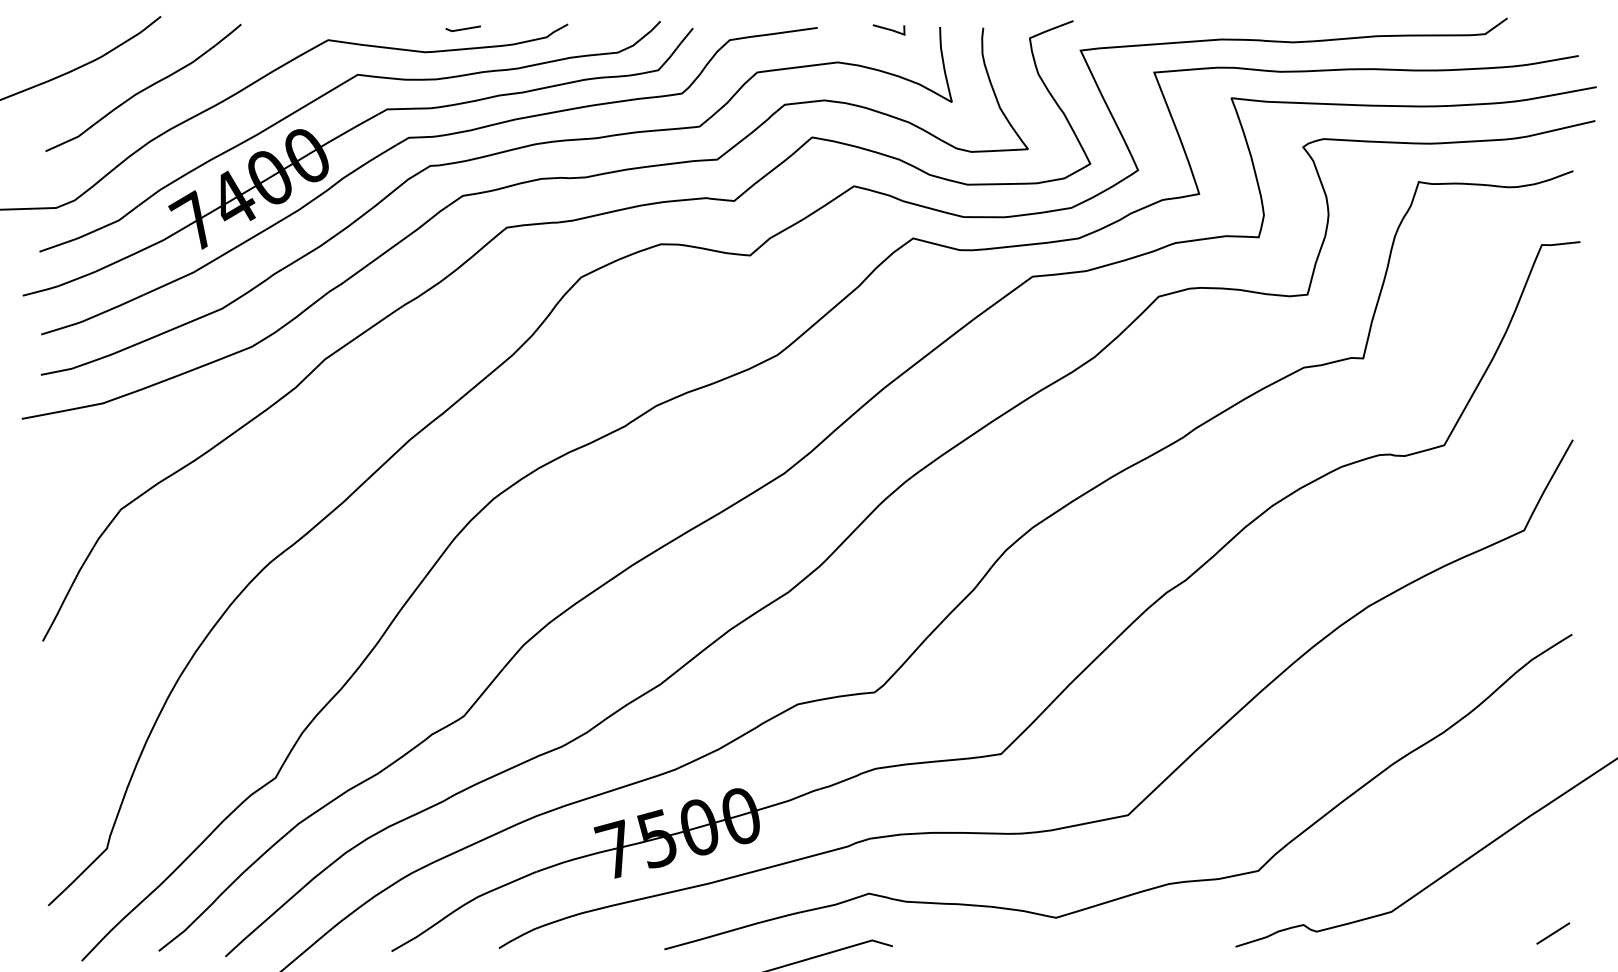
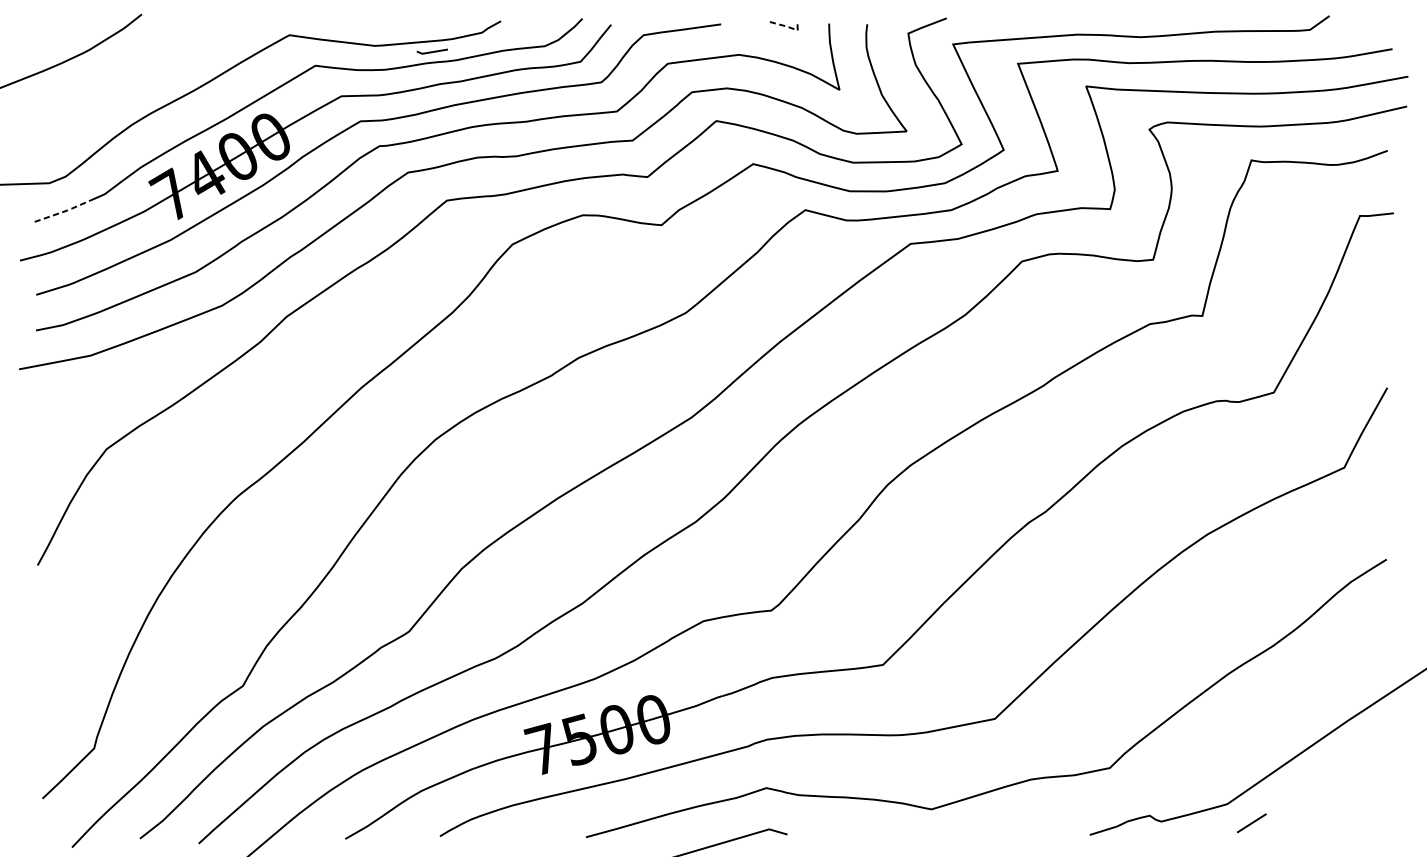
line: (462, 28) -> (431, 51), moved
line: (893, 30) -> (788, 26), solid -> dashed
curve: (144, 88) -> (127, 77), removed
line: (72, 240) -> (63, 211), solid -> dashed
line: (1553, 933) -> (1252, 823), moved

